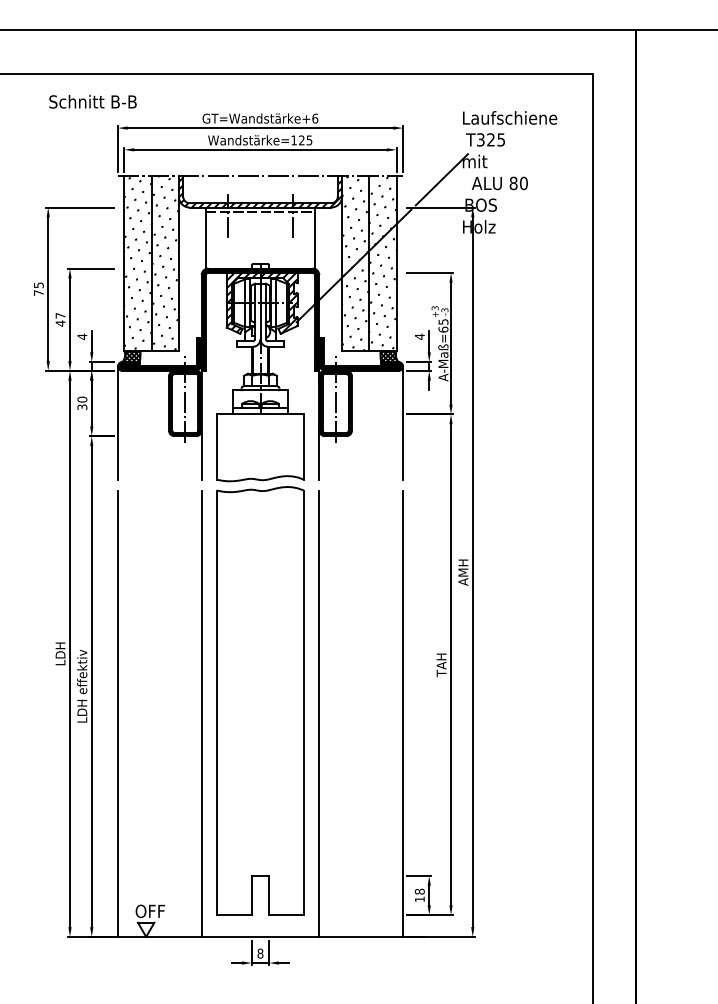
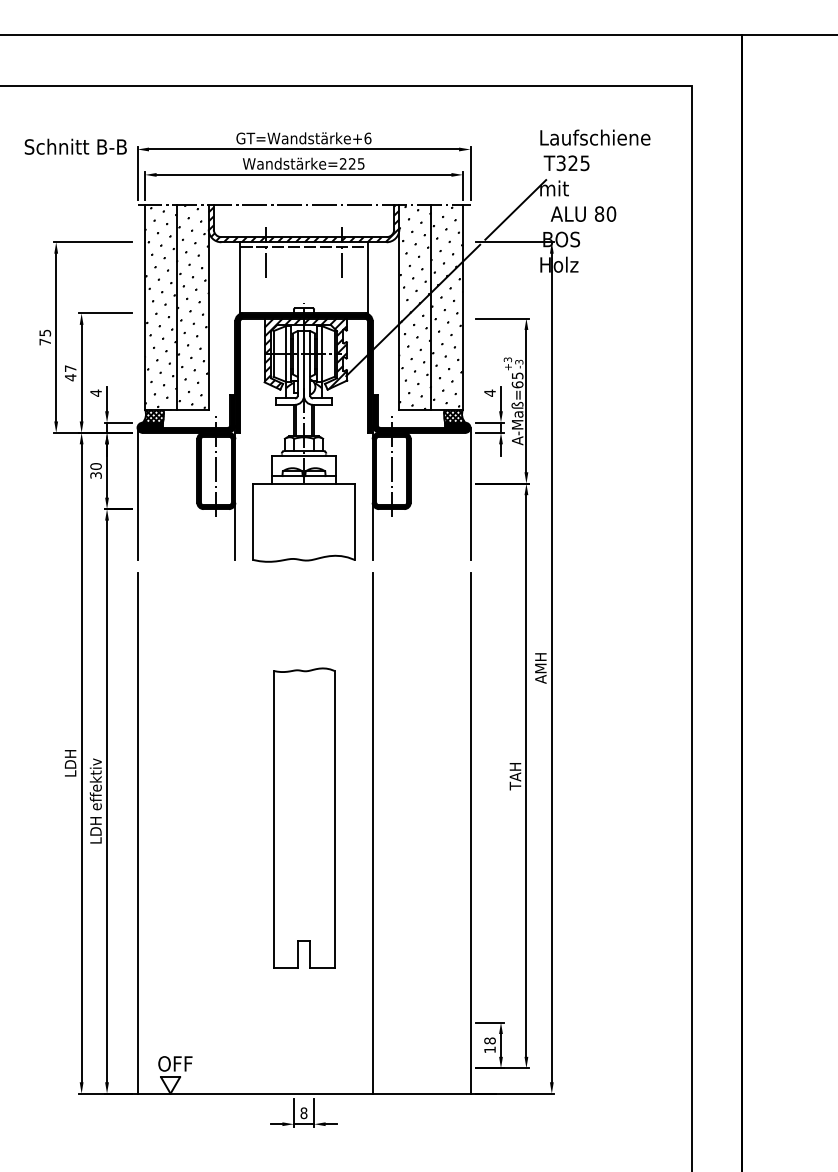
text: (92, 101) -> (75, 146), moved
text: (293, 140) -> (342, 163), Wandstärke=125 -> Wandstärke=225
part: (260, 700) -> (304, 817), size x0.6
line: (201, 713) -> (235, 832), removed

